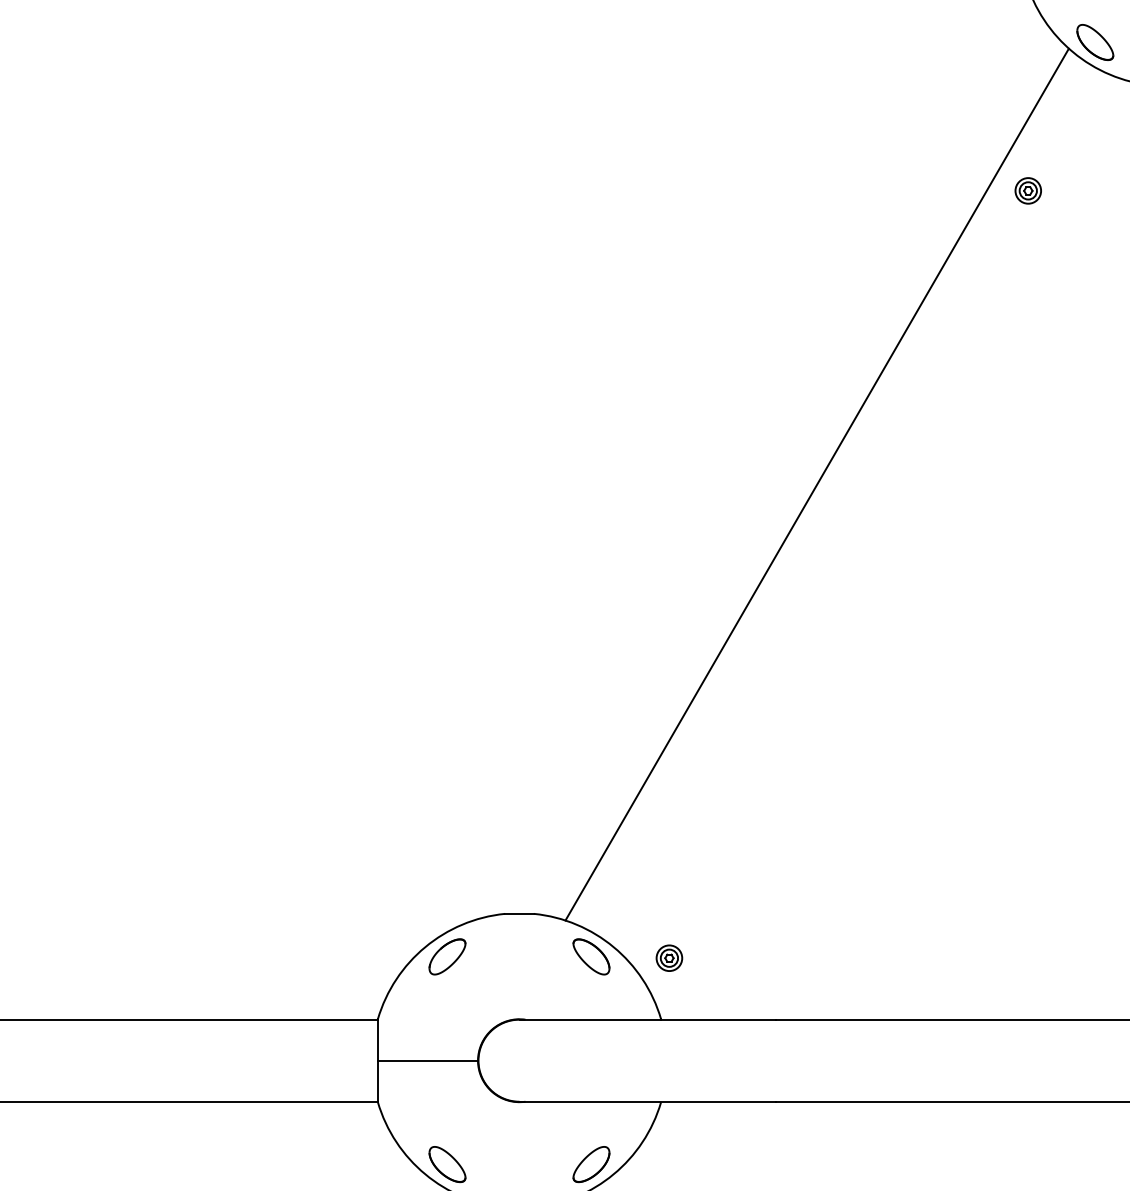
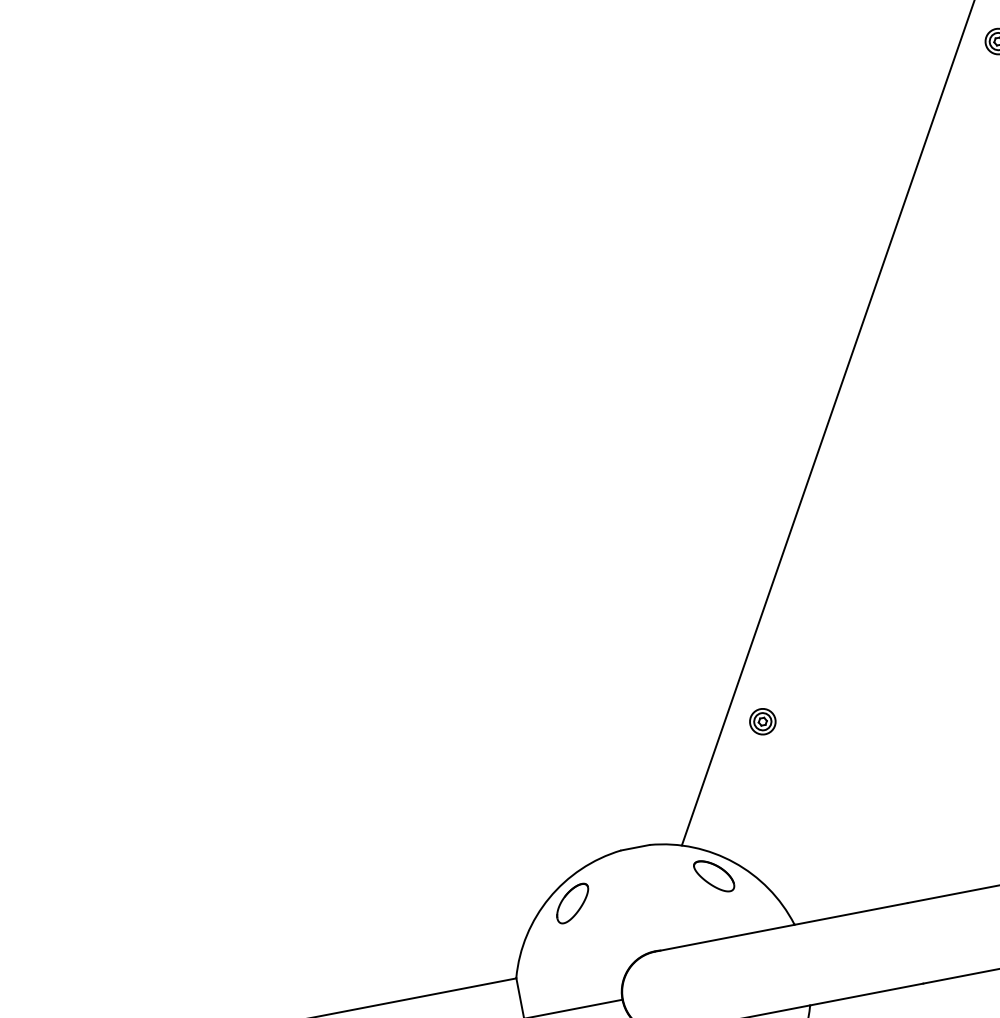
part: (669, 957) -> (762, 720), moved

